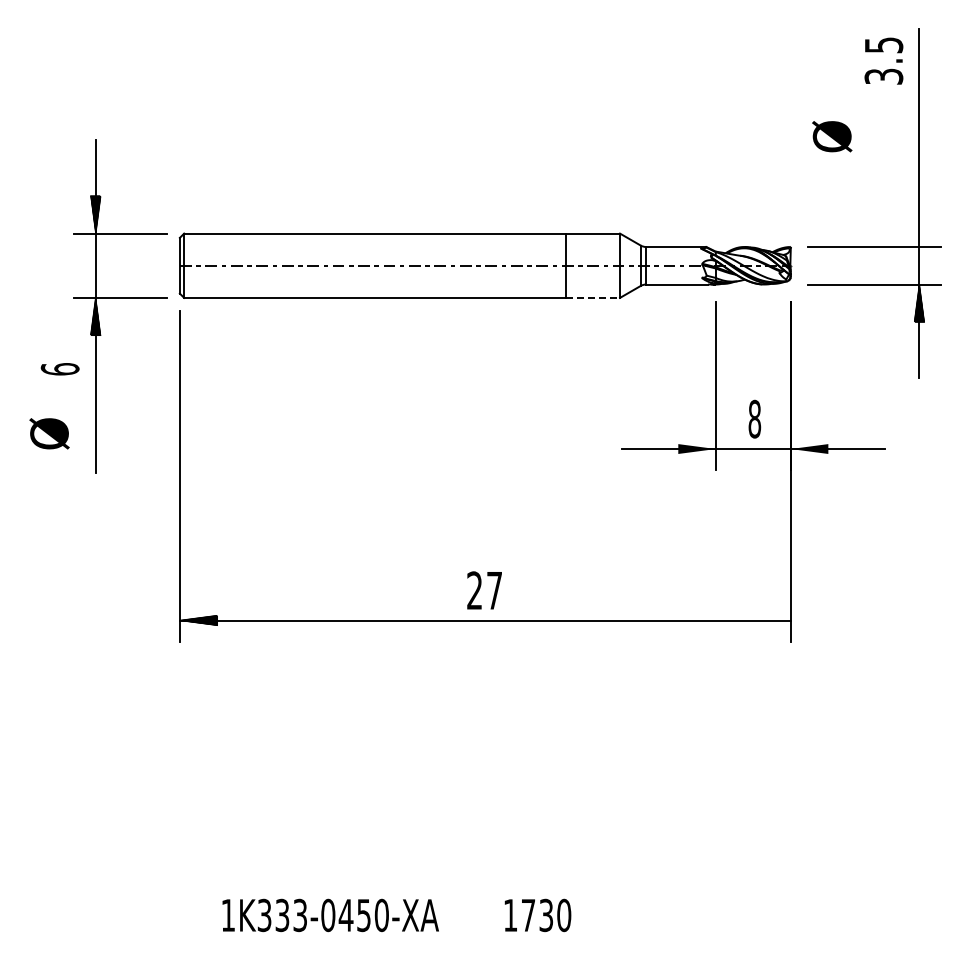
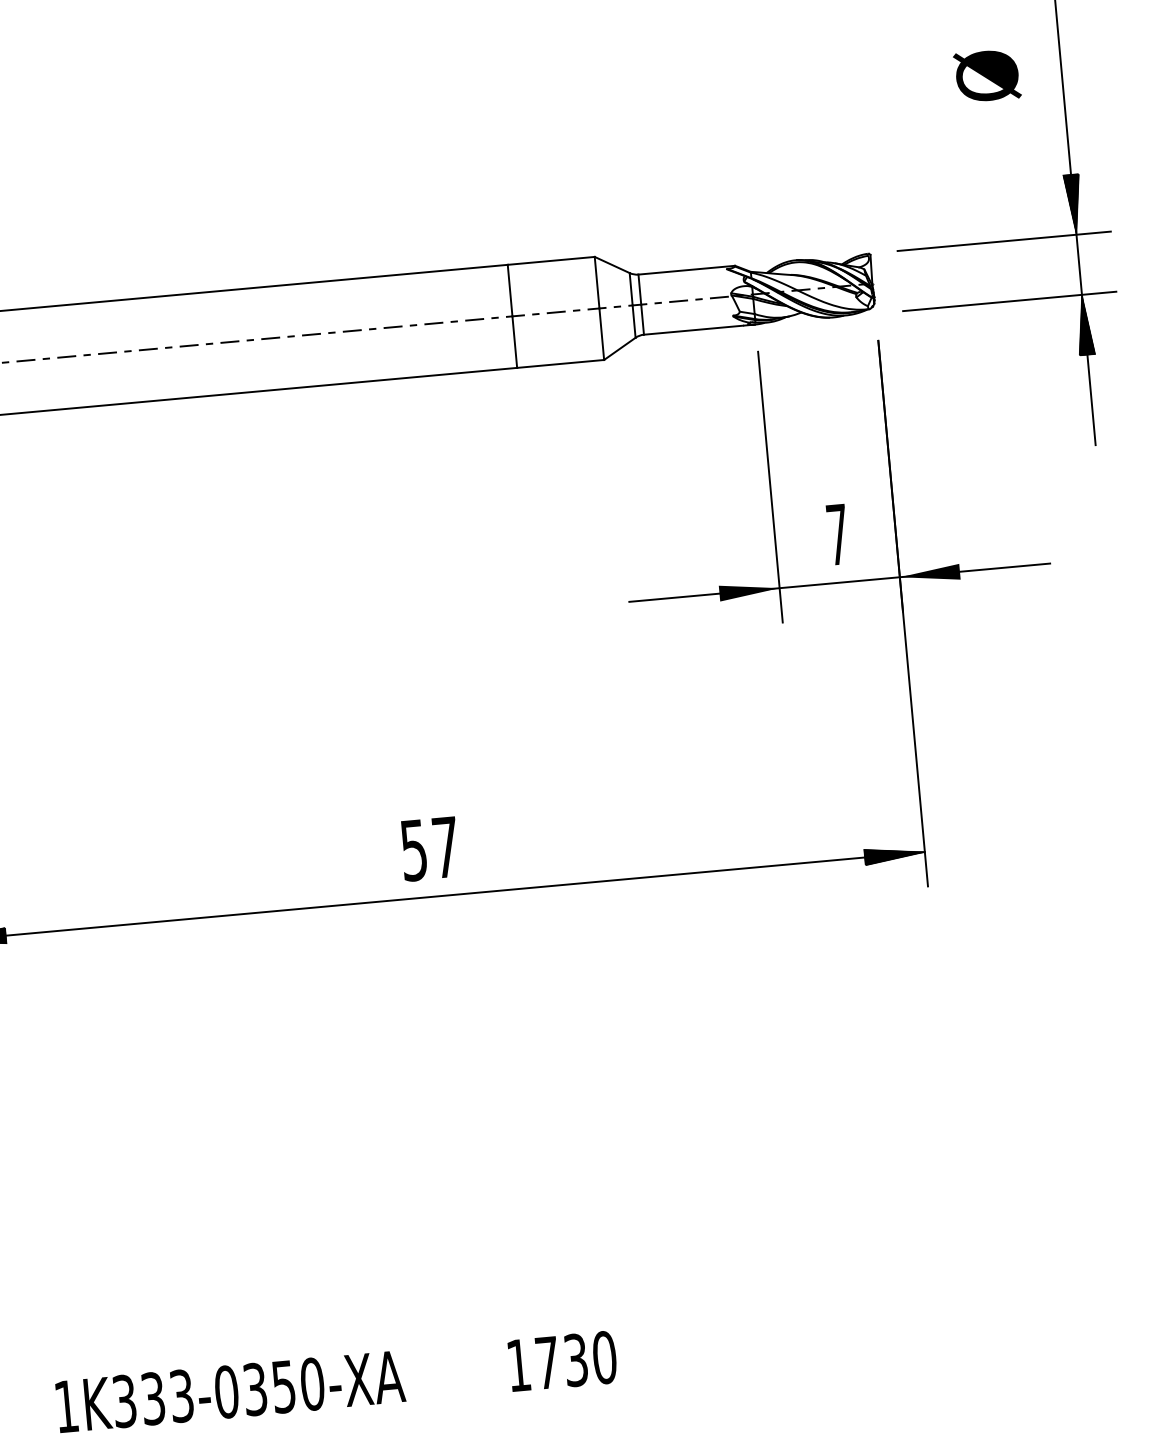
text: (832, 136) -> (987, 75), moved
hatch: (919, 227) -> (1073, 203), added
line: (593, 297) -> (561, 363), dashed -> solid
text: (754, 418) -> (837, 533), 8 -> 7
text: (474, 590) -> (413, 850), 27 -> 57
hatch: (771, 620) -> (893, 854), added
text: (345, 915) -> (254, 1389), 1K333-0450-XA -> 1K333-0350-XA

